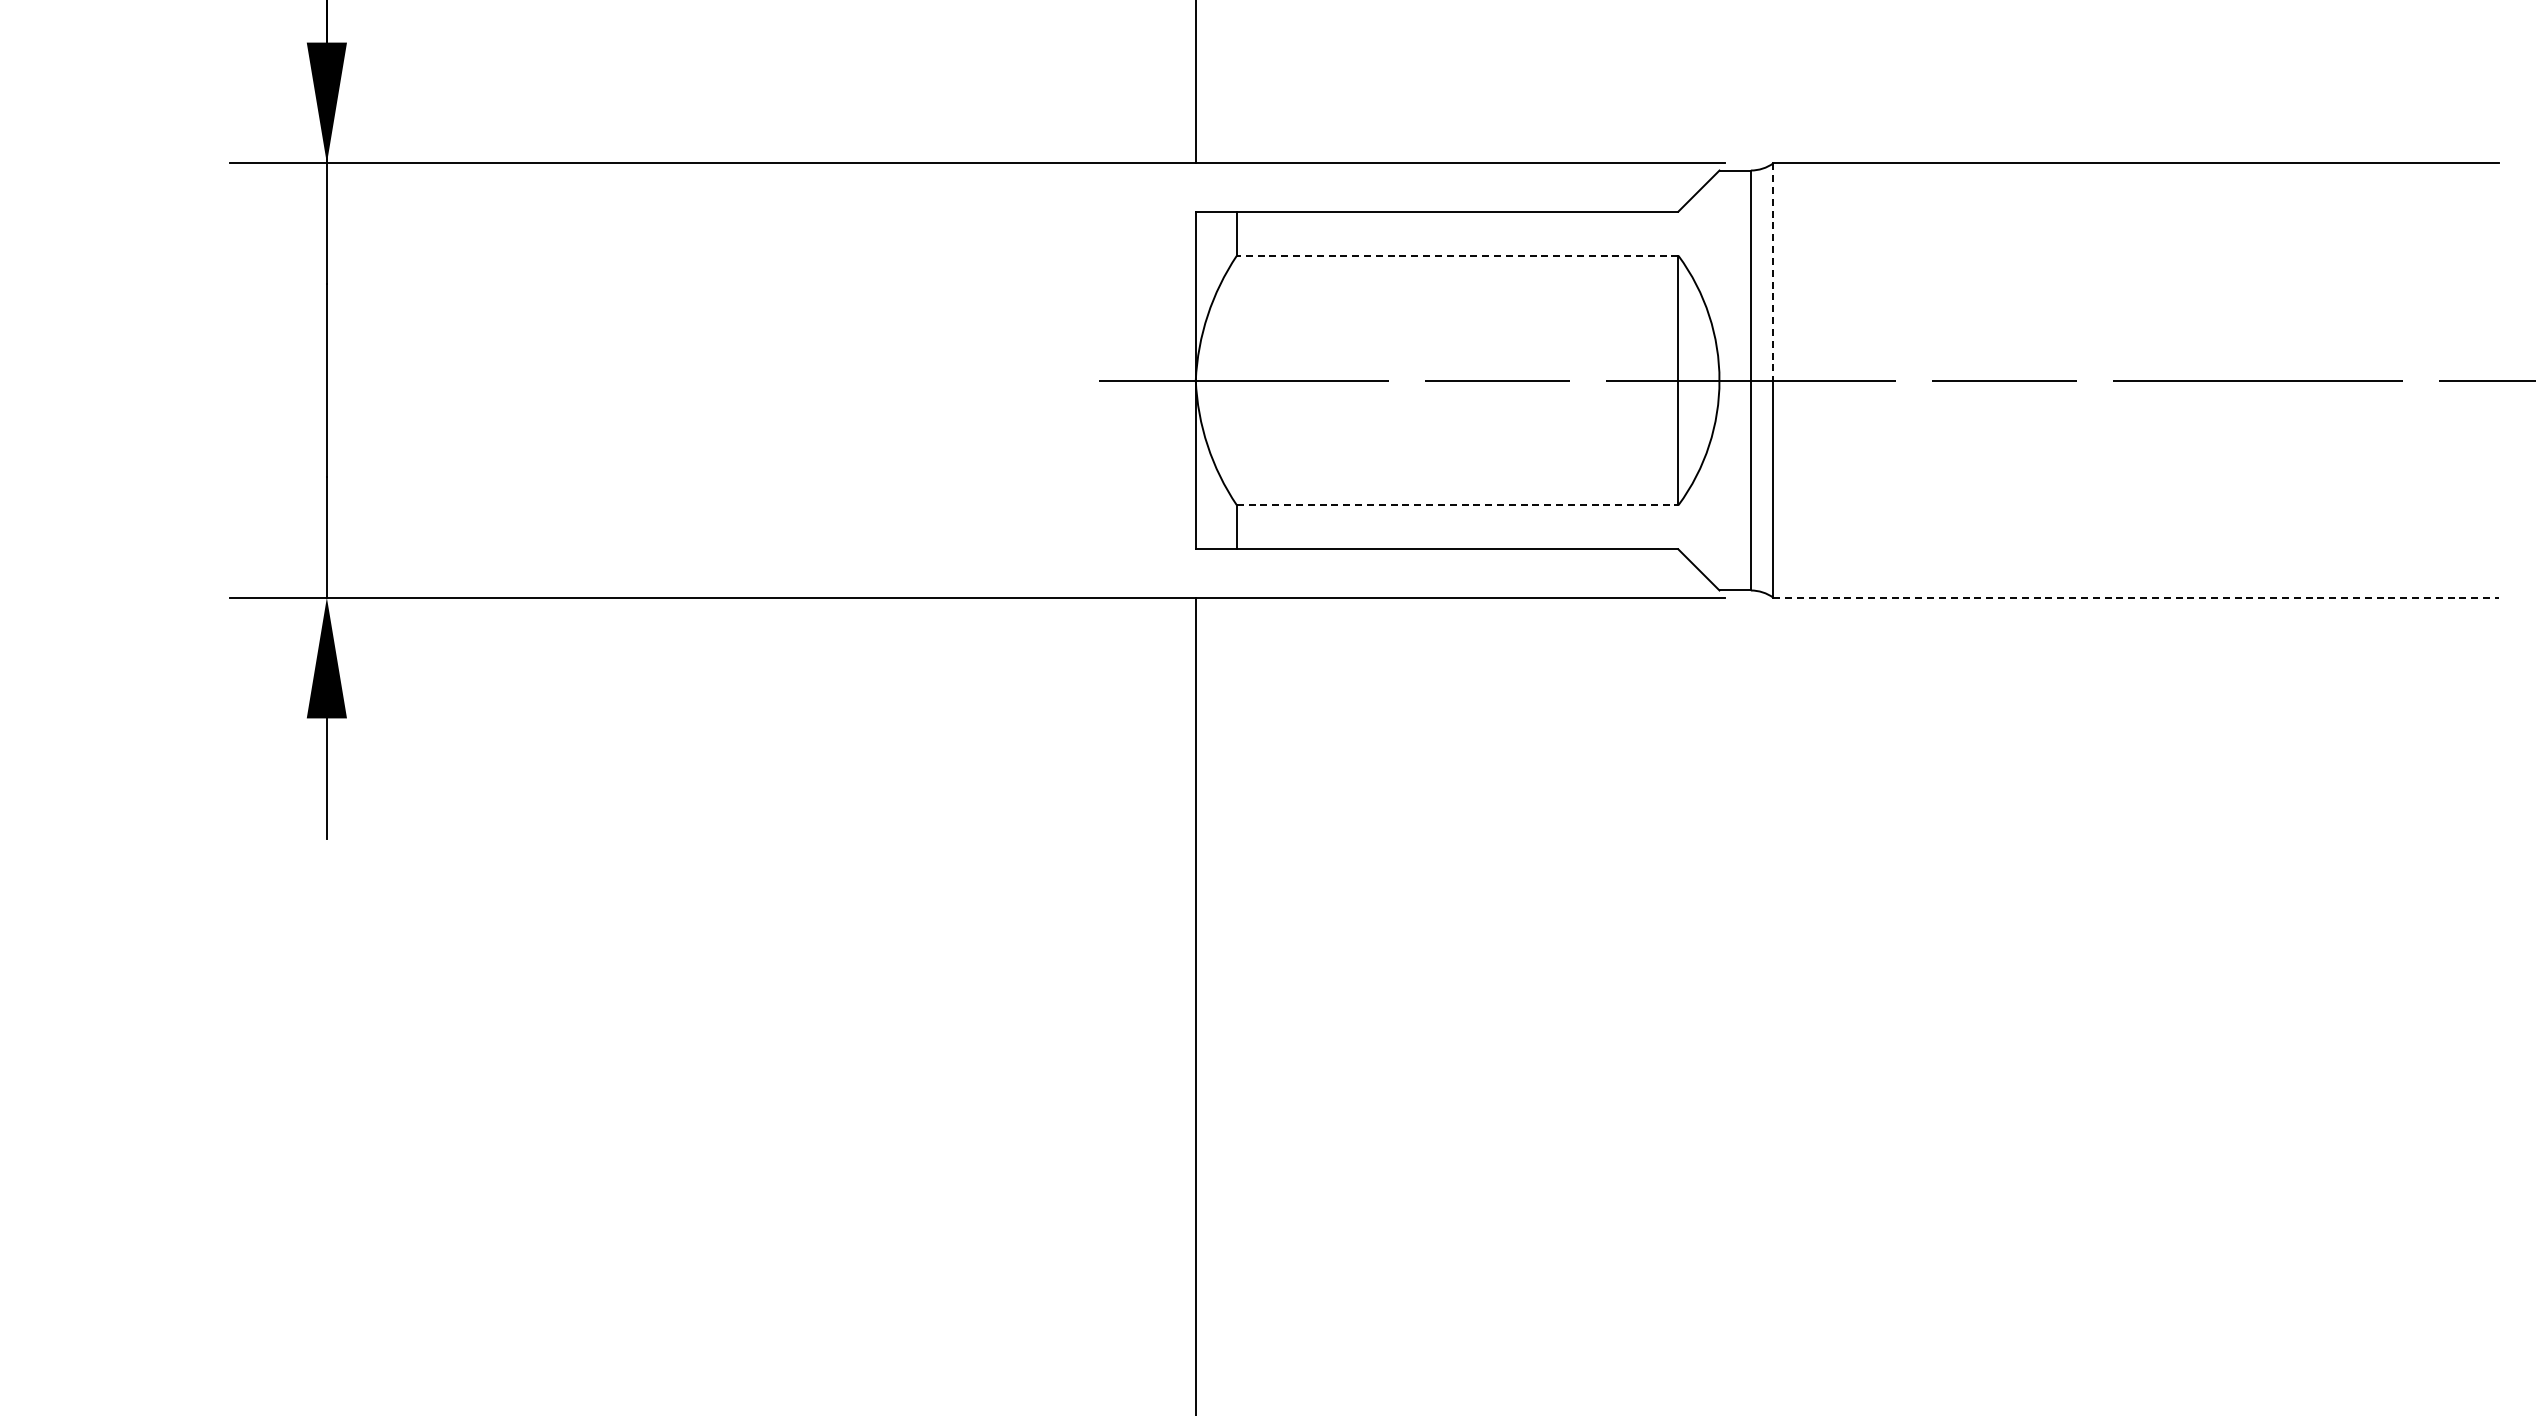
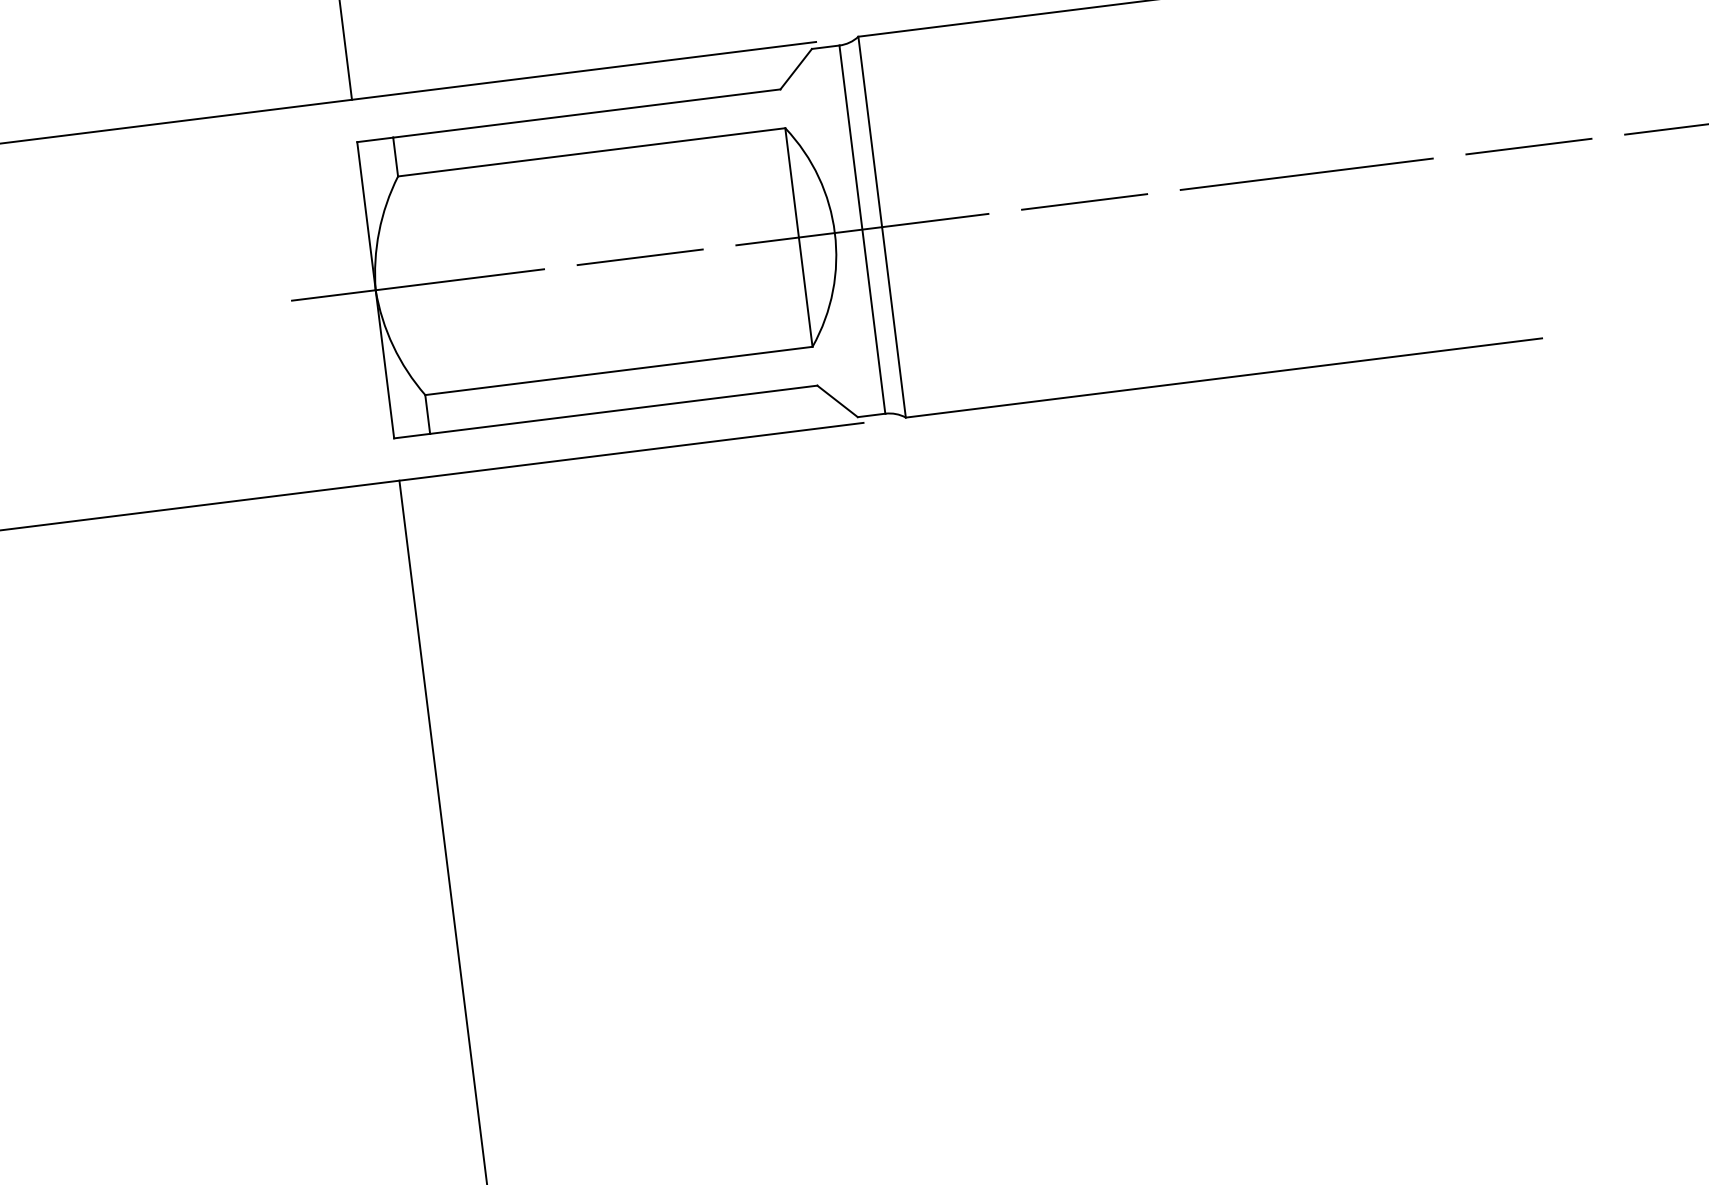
line: (1457, 255) -> (591, 152), dashed -> solid
line: (1773, 271) -> (870, 131), dashed -> solid
line: (1457, 505) -> (618, 371), dashed -> solid
line: (2136, 597) -> (1224, 377), dashed -> solid

